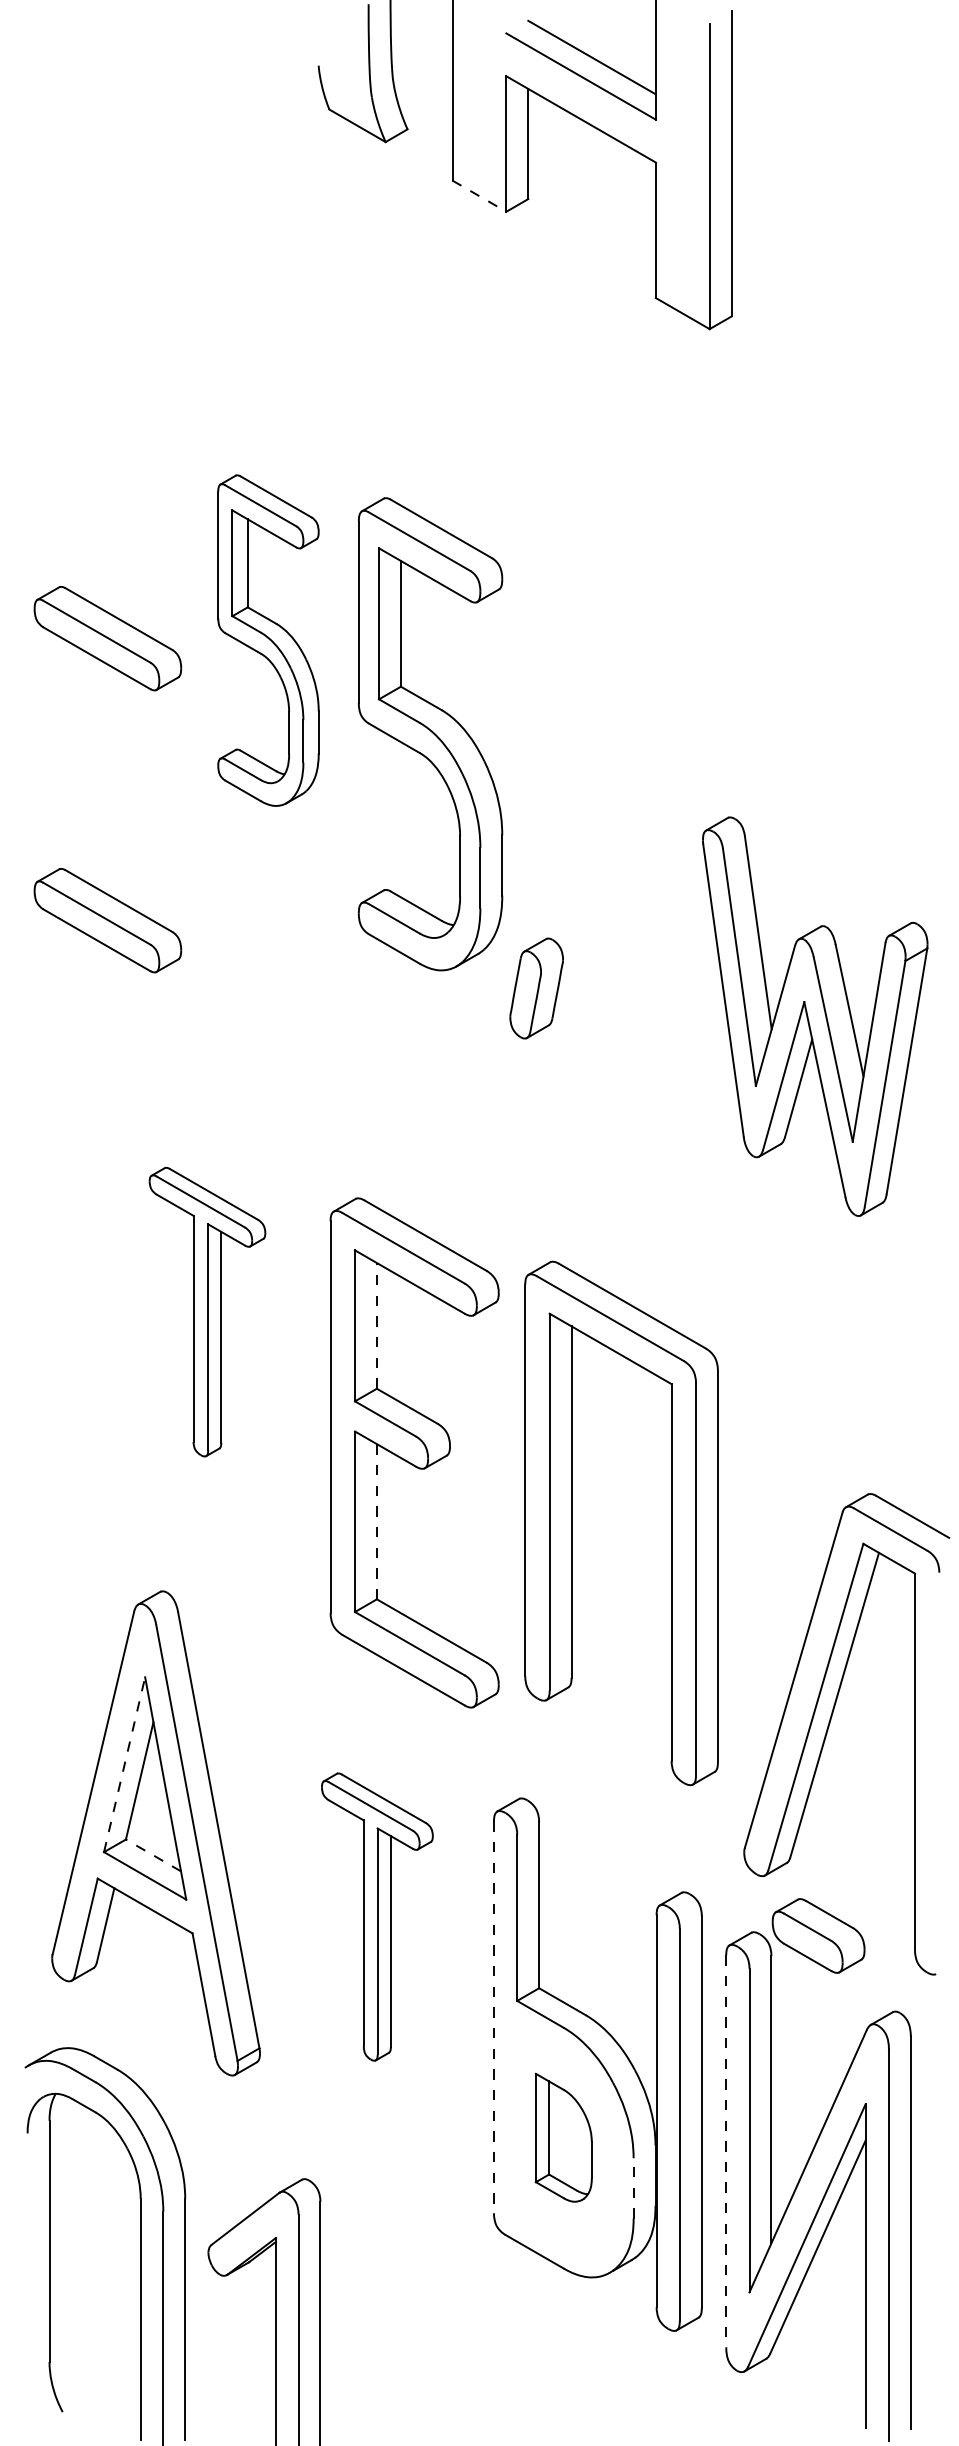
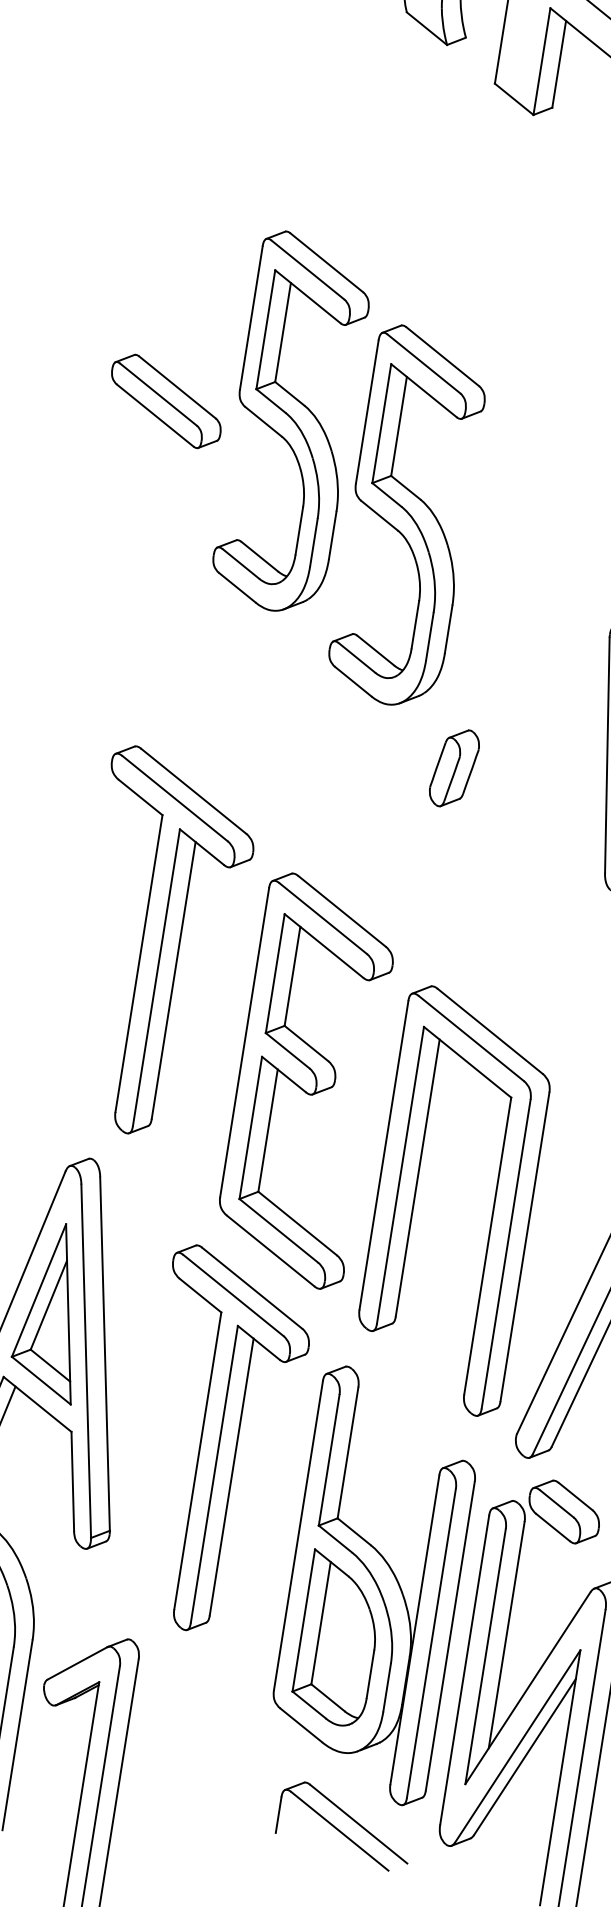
line: (479, 196) -> (514, 99), dashed -> solid
part: (268, 640) -> (292, 422), size x1.43
part: (107, 920) -> (130, 623), removed
part: (536, 988) -> (454, 768), moved
part: (207, 1311) -> (160, 943), size x1.67
line: (376, 1325) -> (292, 976), dashed -> solid
line: (376, 1521) -> (267, 1130), dashed -> solid
part: (572, 1523) -> (415, 1195), moved
line: (124, 1764) -> (38, 1290), dashed -> solid
line: (153, 1855) -> (50, 1365), dashed -> solid
part: (377, 1916) -> (219, 1441), size x1.67
line: (494, 2017) -> (298, 1535), dashed -> solid
part: (563, 2137) -> (338, 1638), size x1.67
line: (726, 2151) -> (464, 1670), dashed -> solid
line: (633, 2187) -> (387, 1687), dashed -> solid
part: (602, 2373) -> (339, 1829), added

